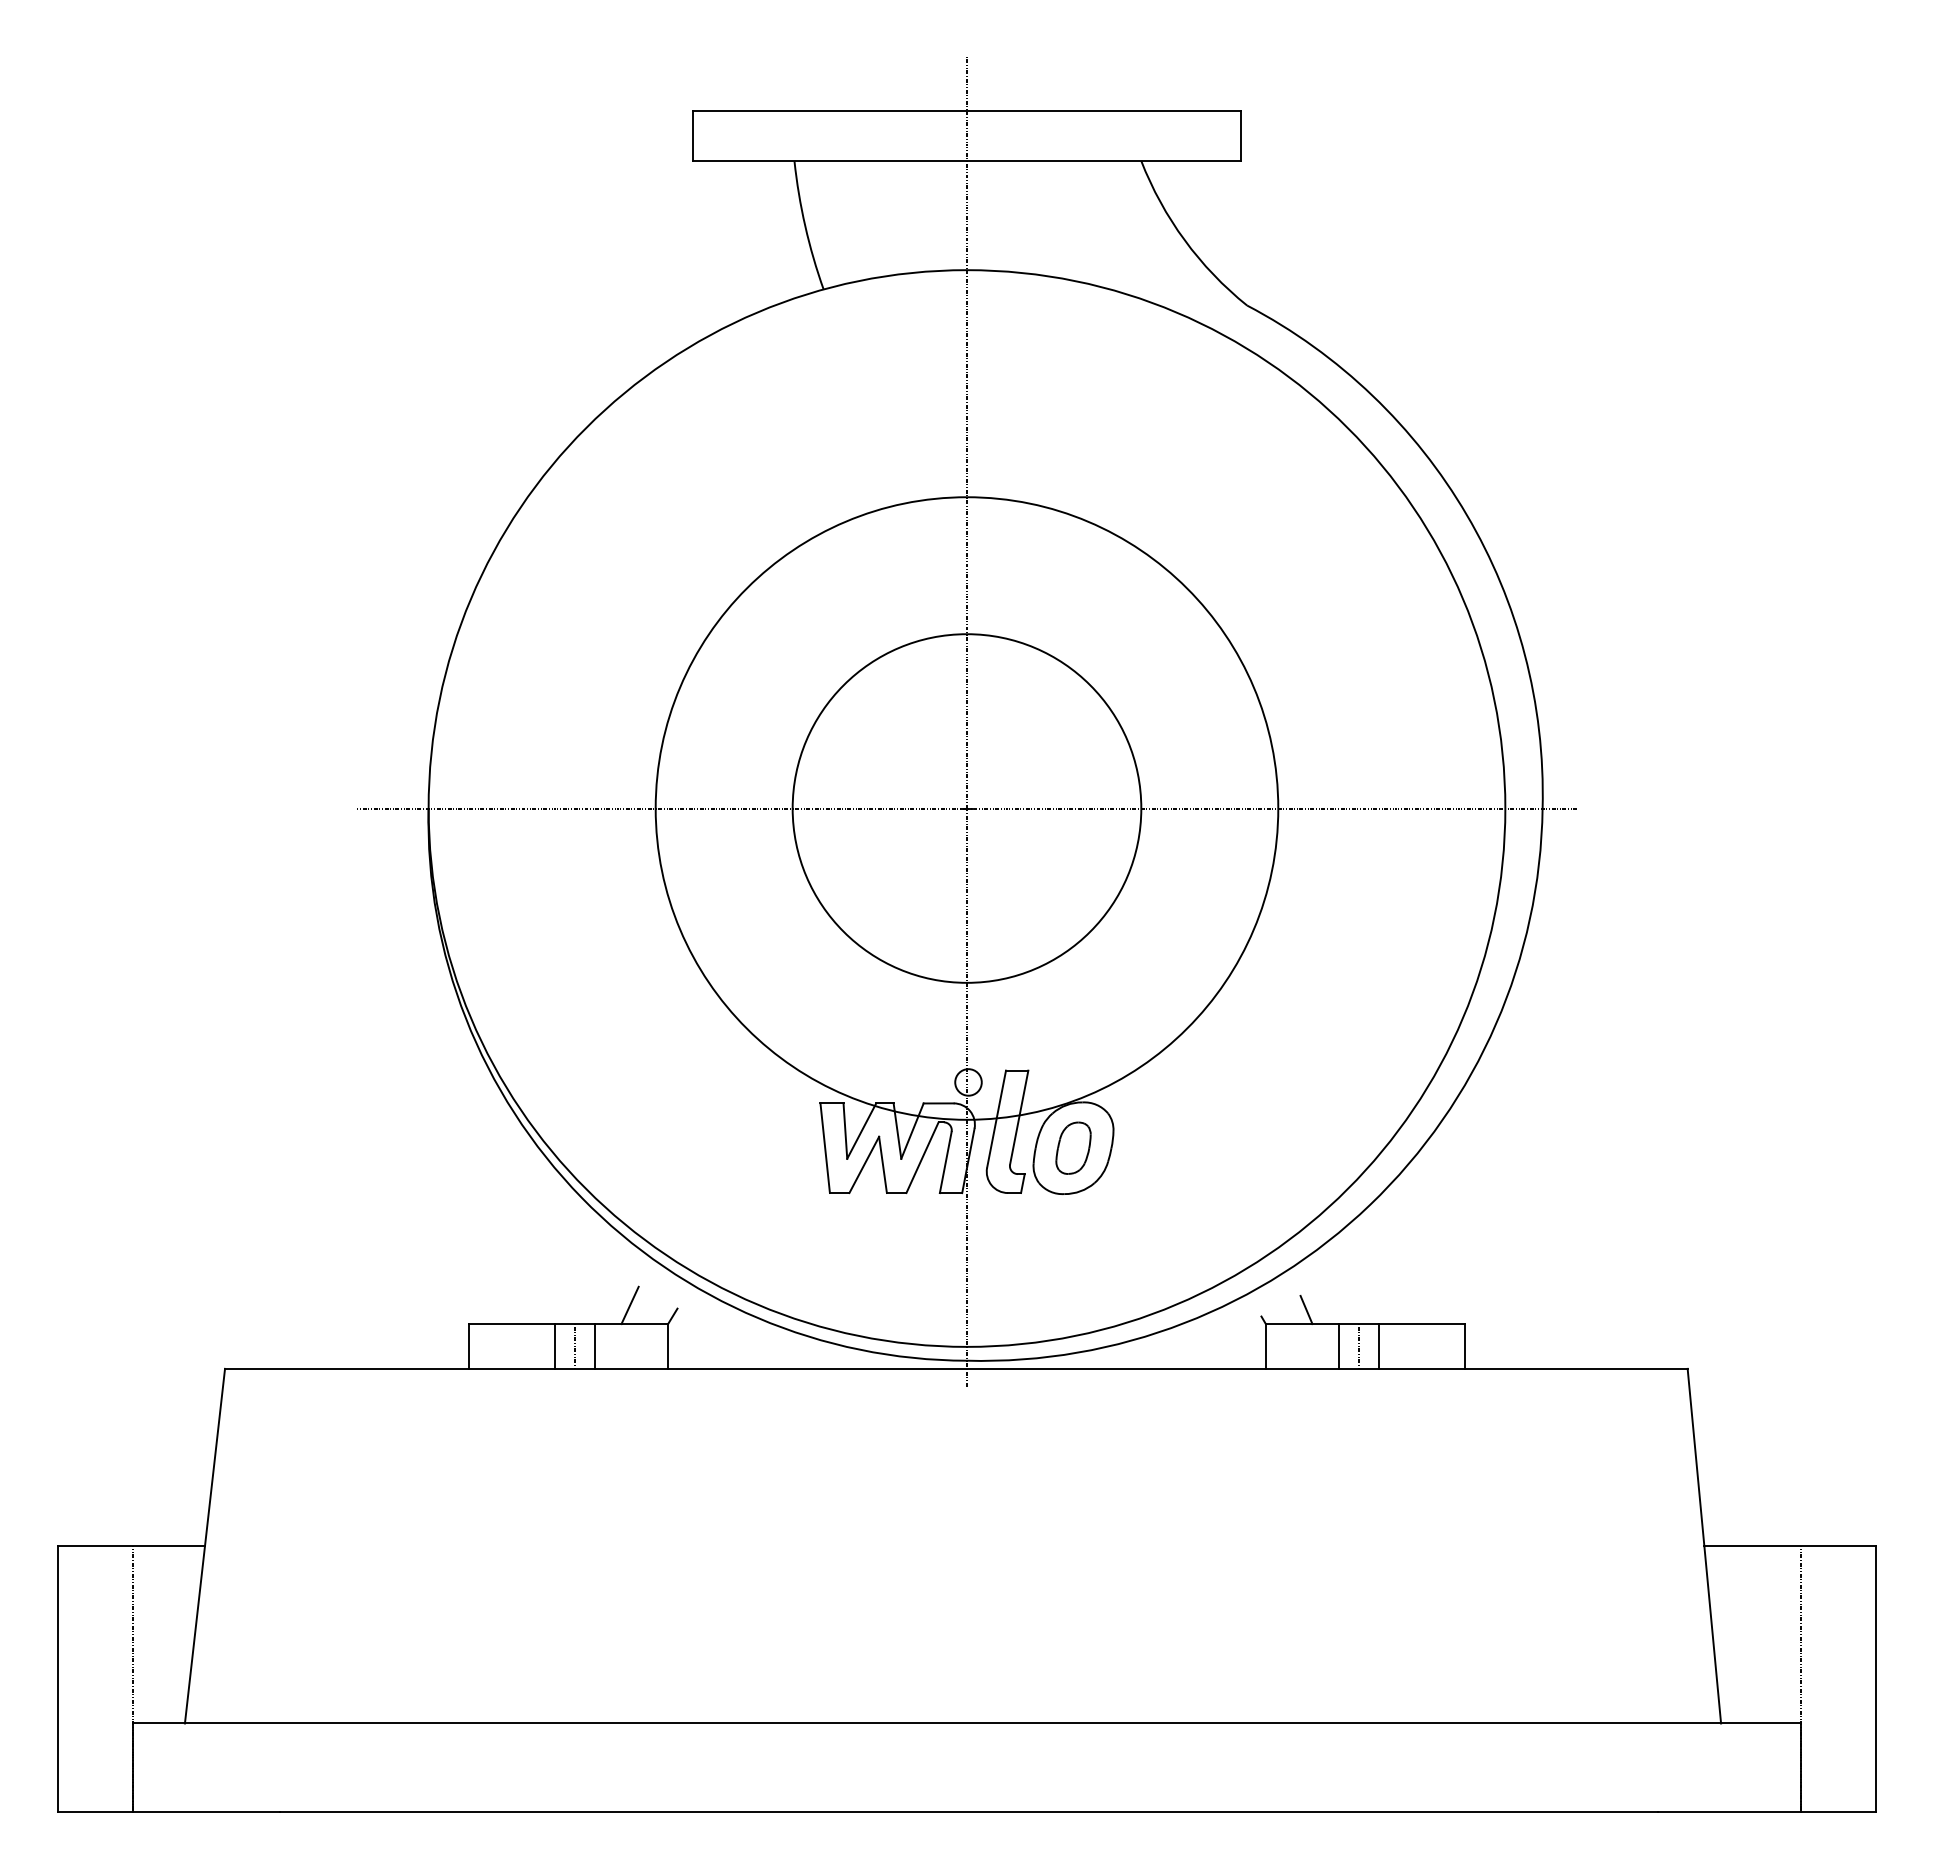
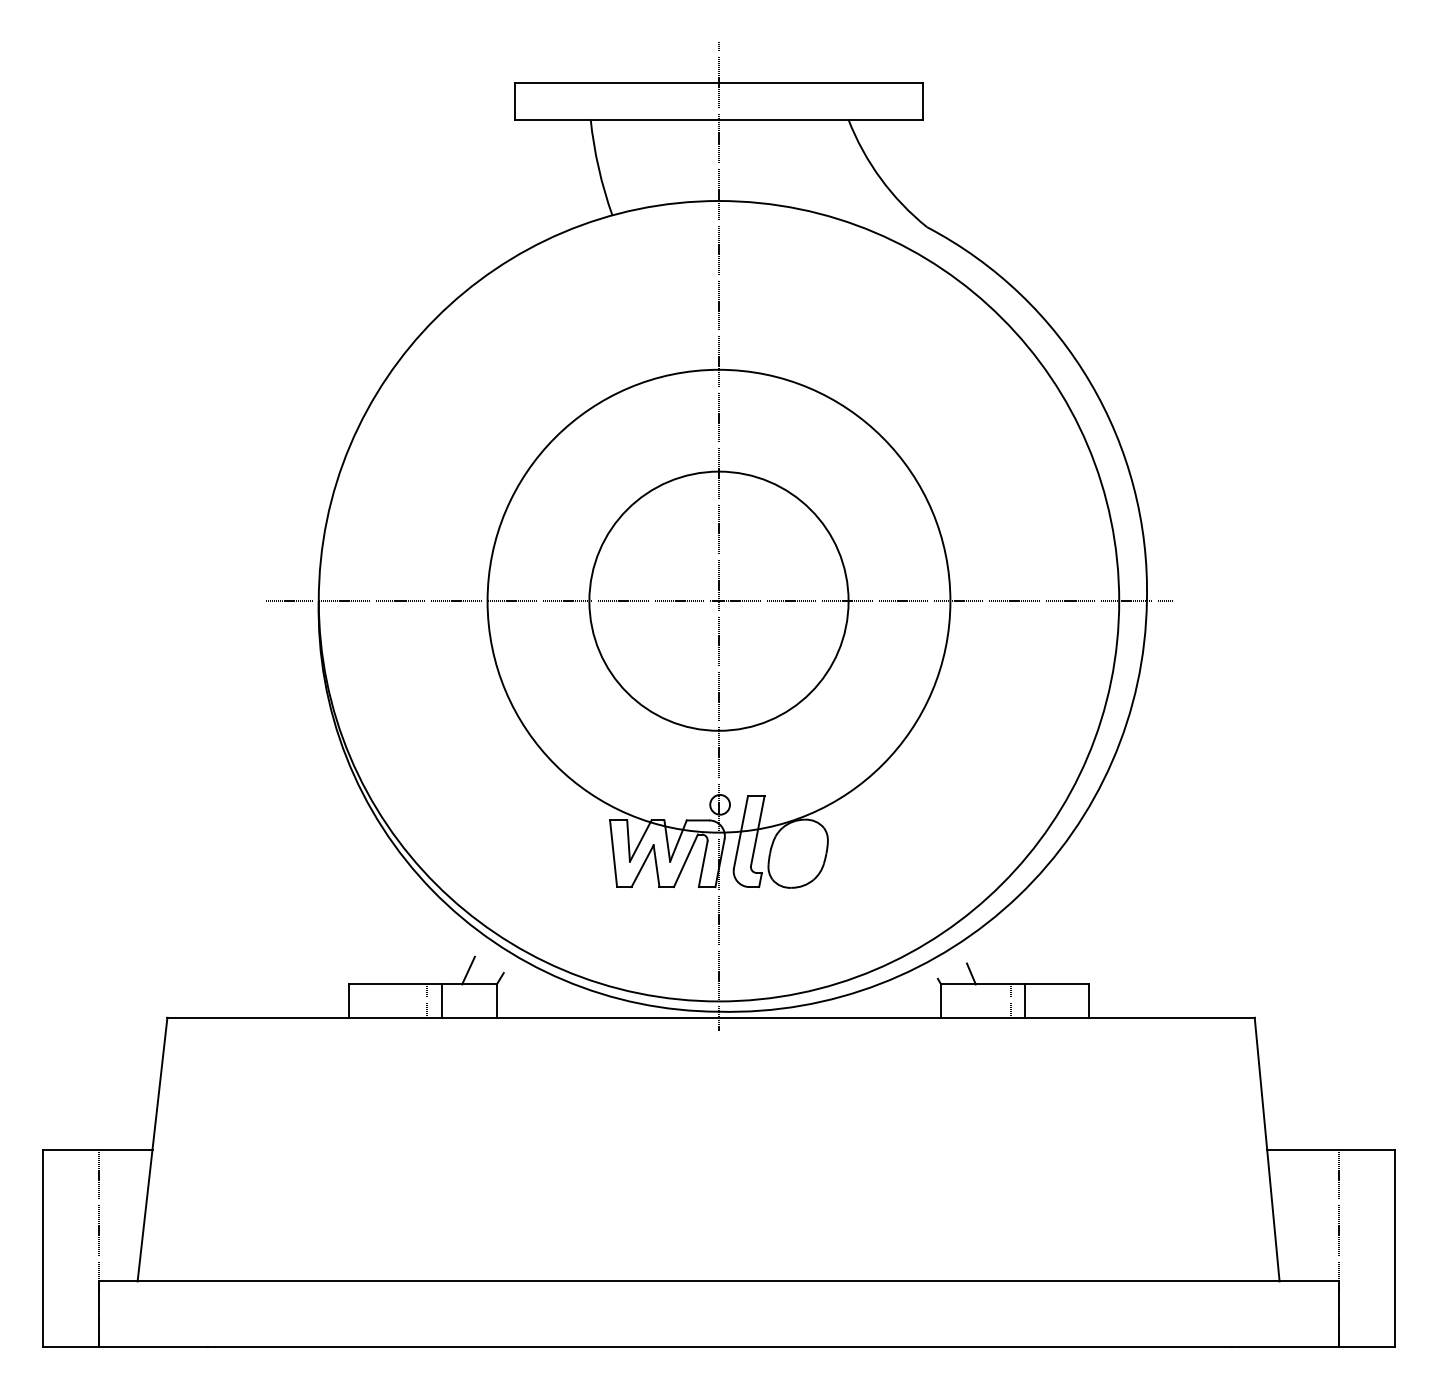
part: (1073, 1147) -> (798, 853), removed
line: (554, 1346) -> (412, 1001), removed
line: (1339, 1346) -> (995, 1001), removed

